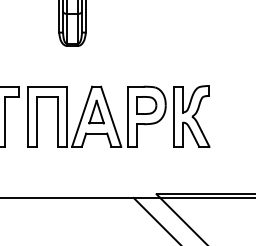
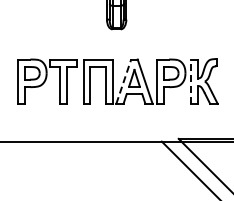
line: (81, 116) -> (123, 81), solid -> dashed
line: (173, 116) -> (191, 81), solid -> dashed

